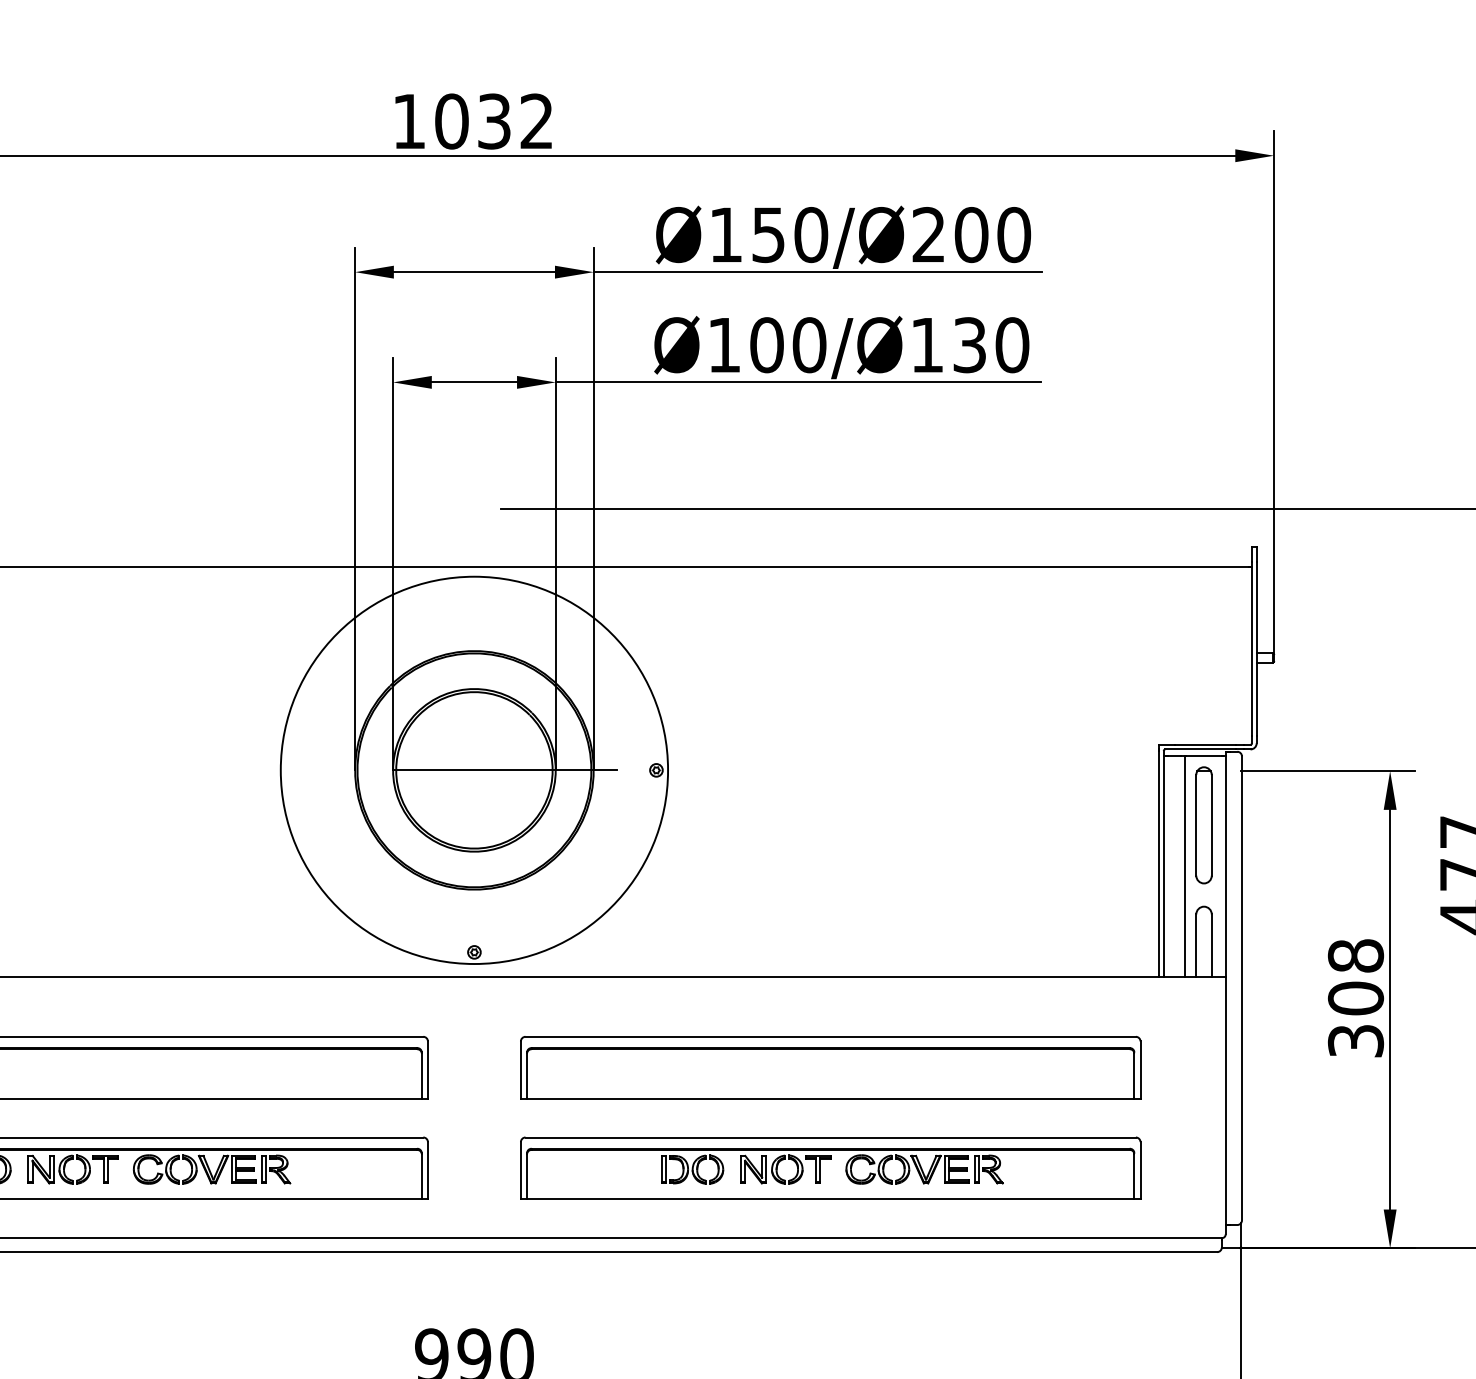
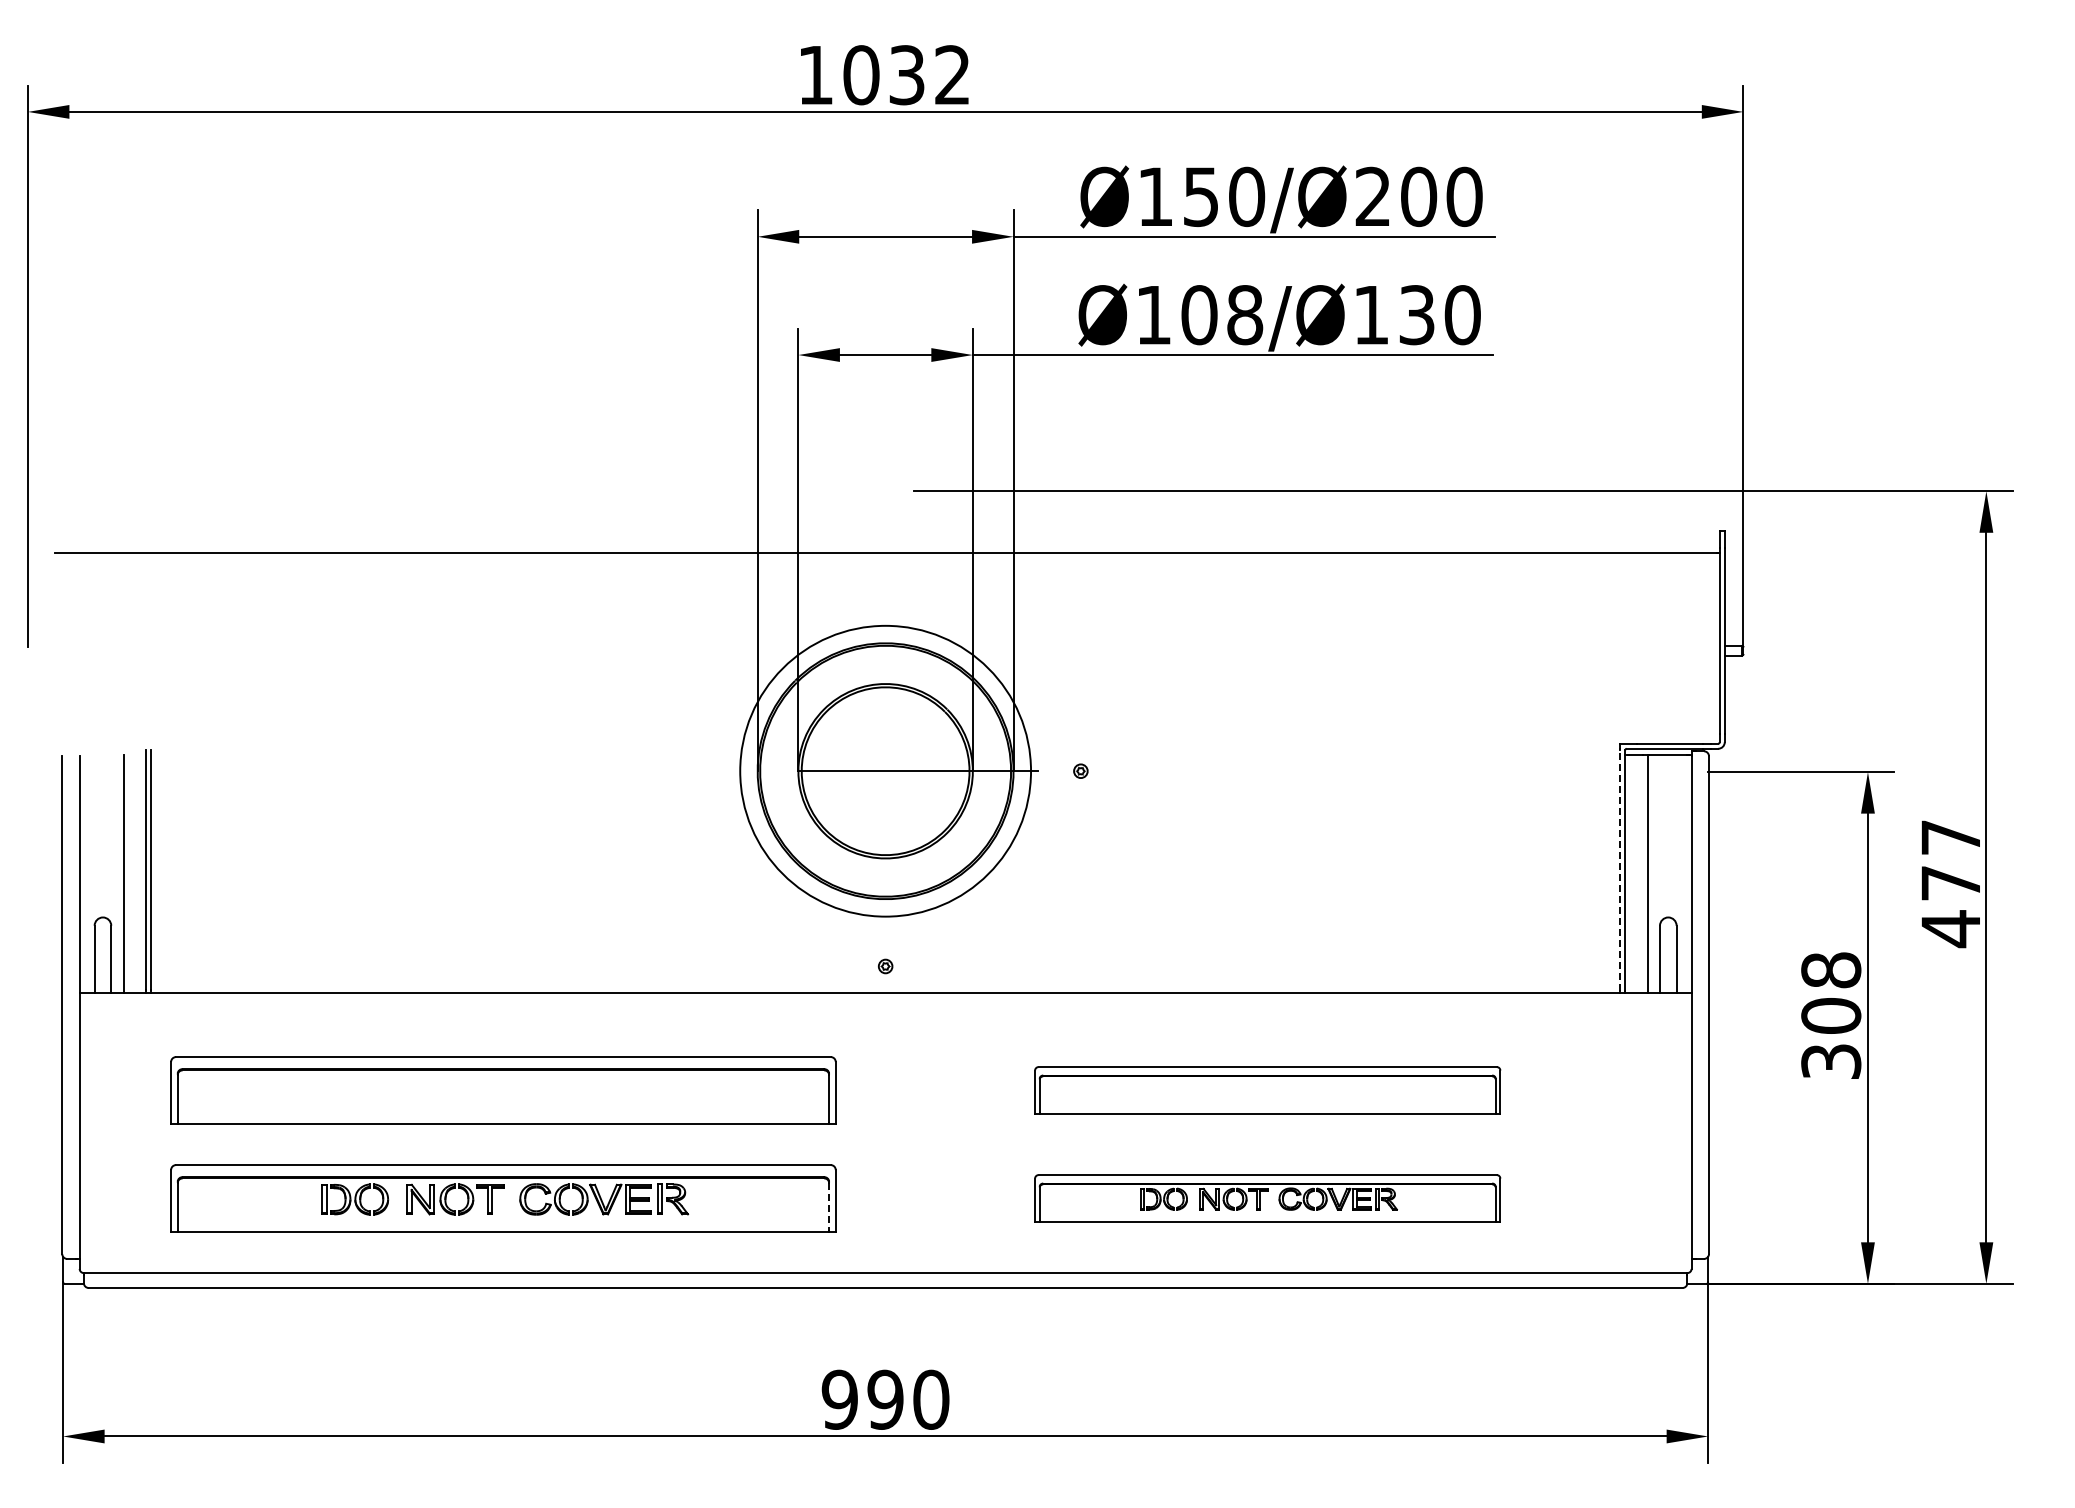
text: (809, 345) -> (1245, 315), Ø100/Ø130 -> Ø108/Ø130
circle: (474, 769) -> (885, 770), size x0.7
part: (1204, 825) -> (1668, 830), removed
line: (1159, 862) -> (1620, 870), solid -> dashed
part: (830, 1067) -> (1267, 1090), size x0.7
part: (830, 1168) -> (1267, 1198), size x0.7
line: (422, 1176) -> (829, 1206), solid -> dashed

